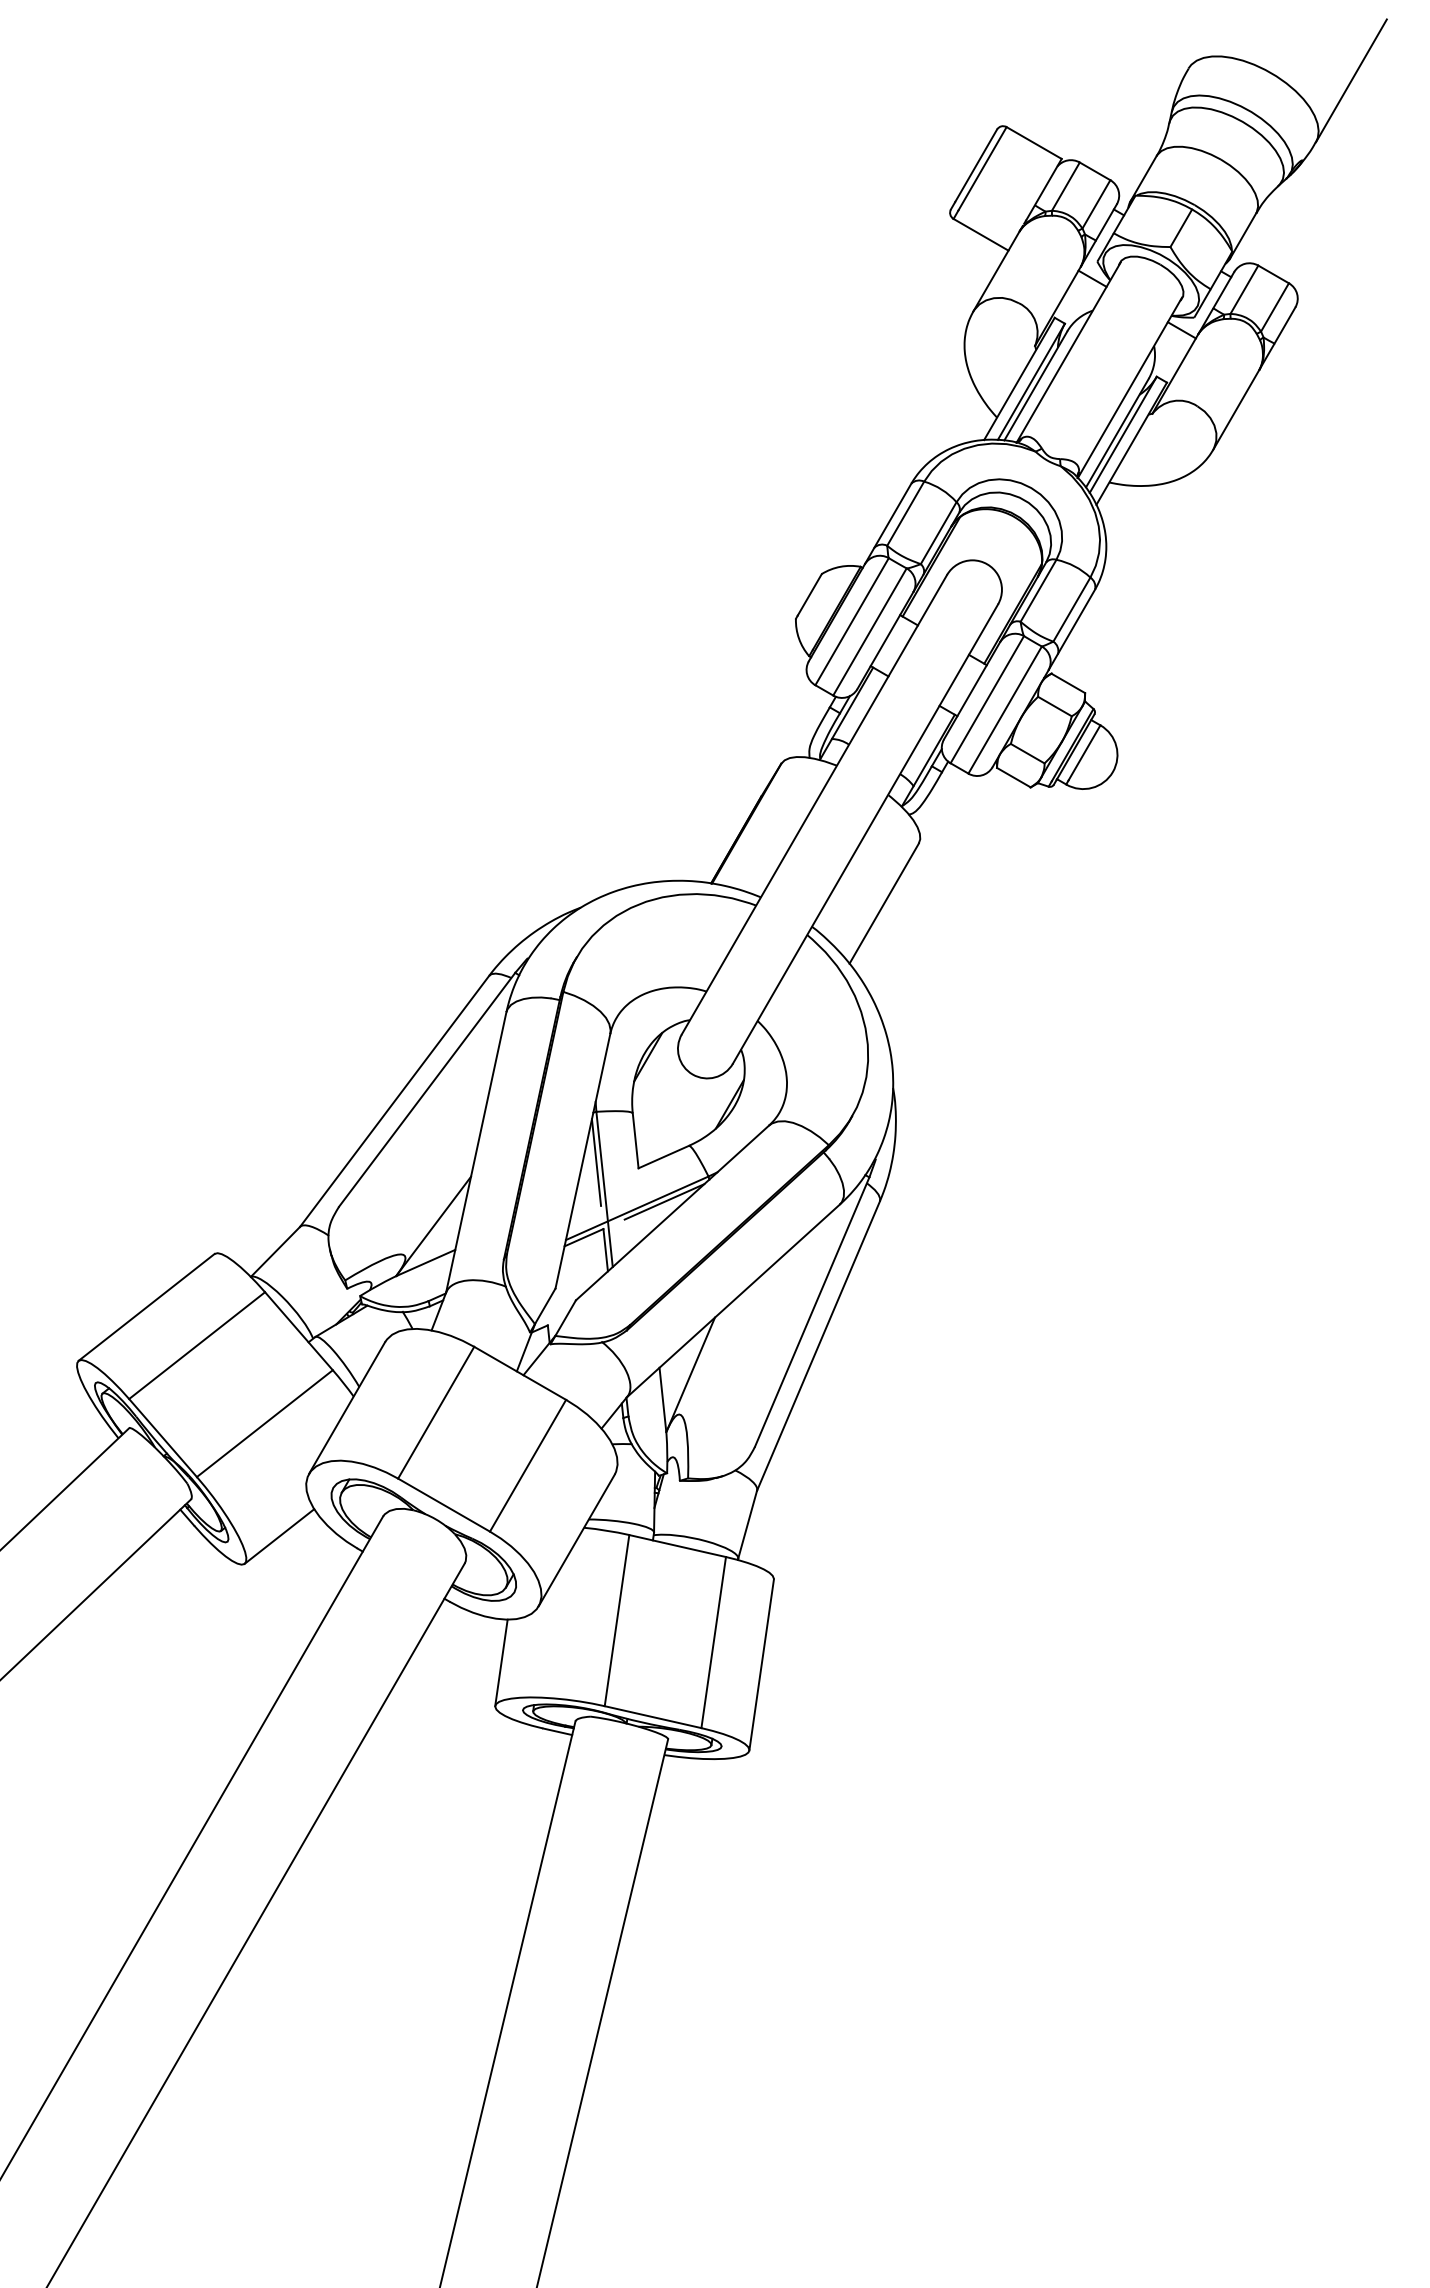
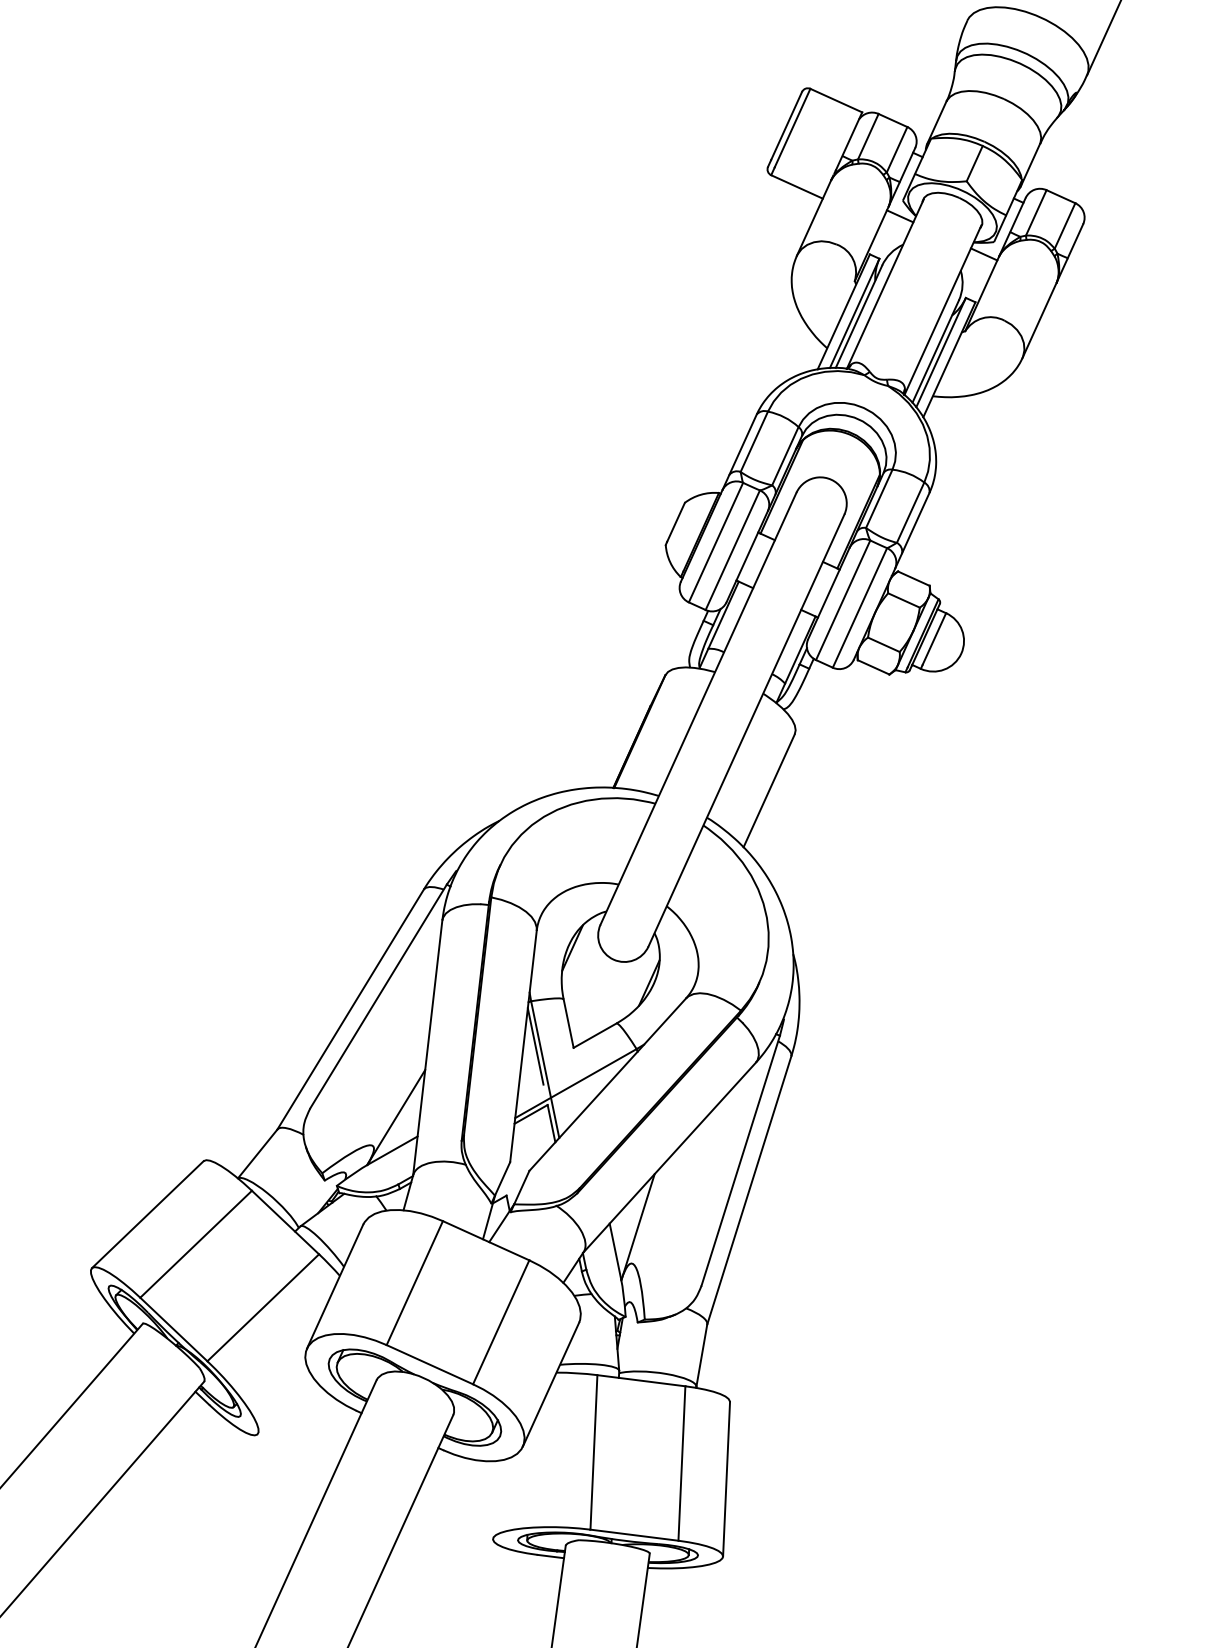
line: (664, 1201) -> (599, 1075), removed
line: (279, 1536) -> (286, 1406), removed
line: (501, 1662) -> (494, 1499), removed

